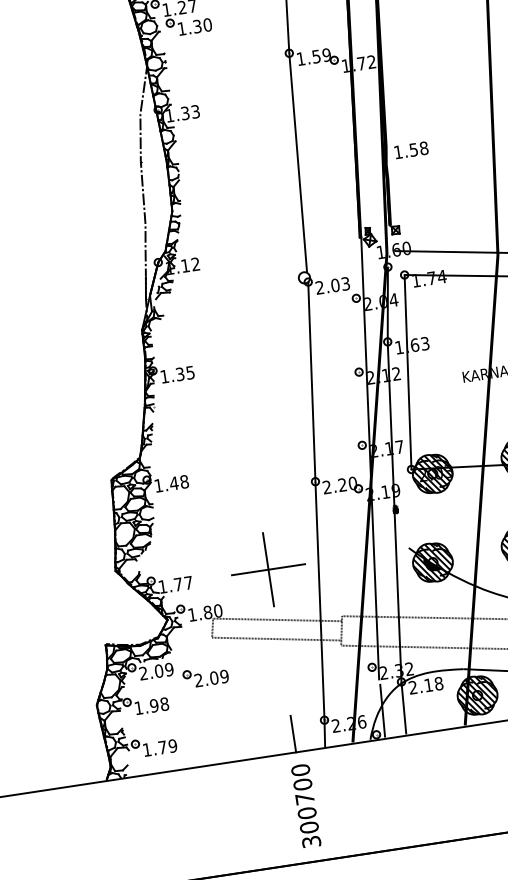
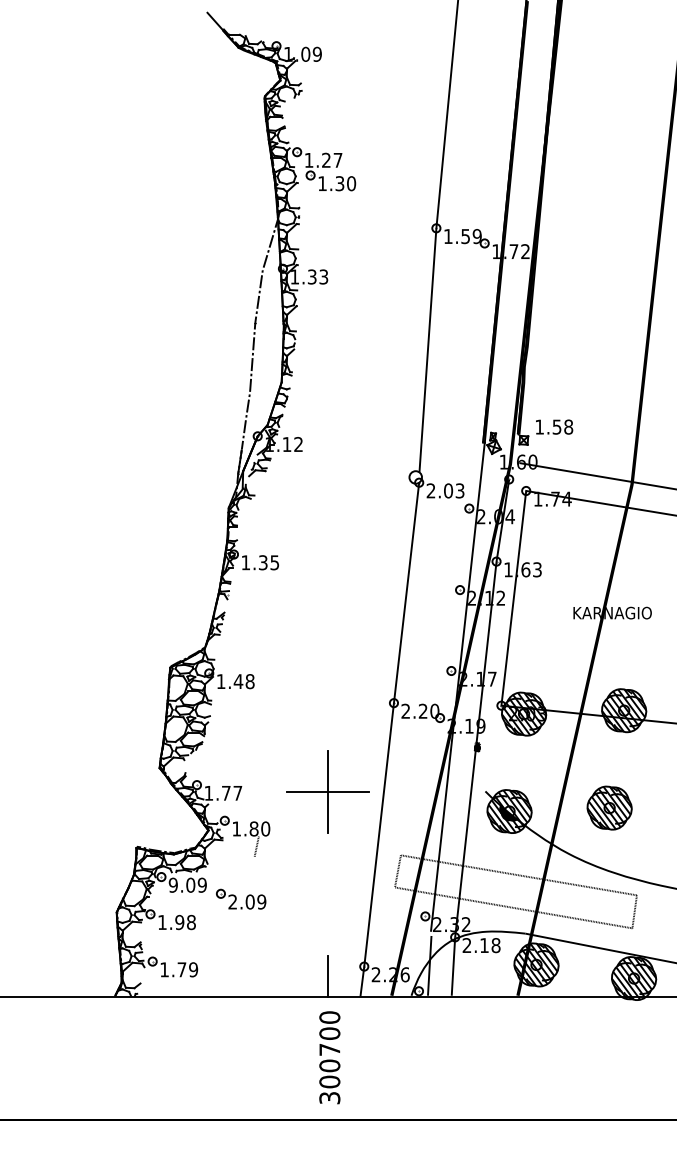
text: (411, 149) -> (554, 426), moved
line: (276, 619) -> (328, 848), removed
line: (276, 639) -> (325, 869), removed
text: (142, 672) -> (172, 884), 2.09 -> 9.09

